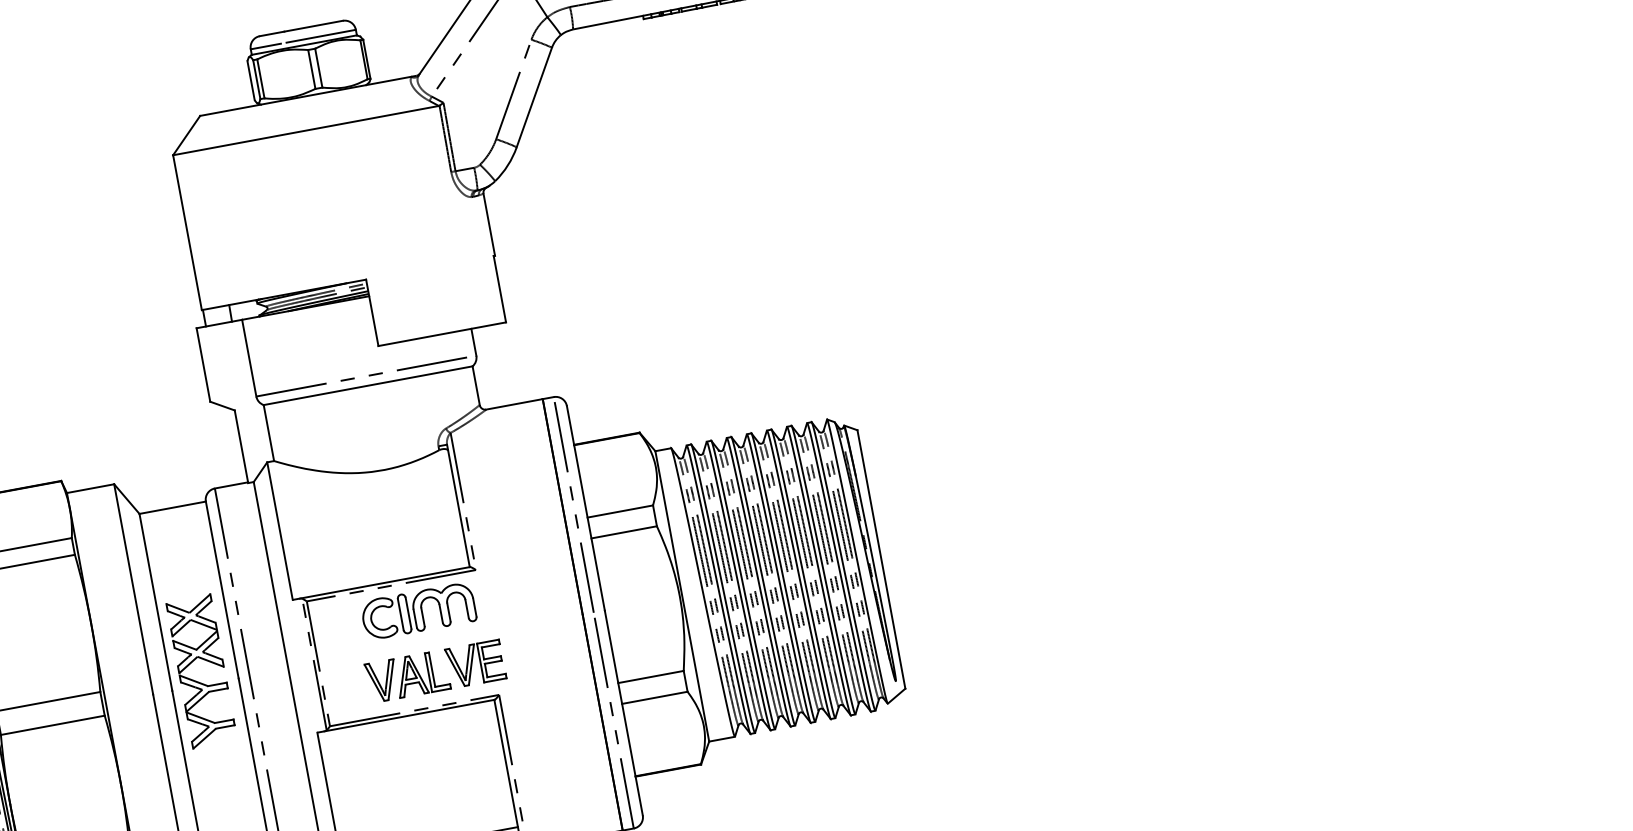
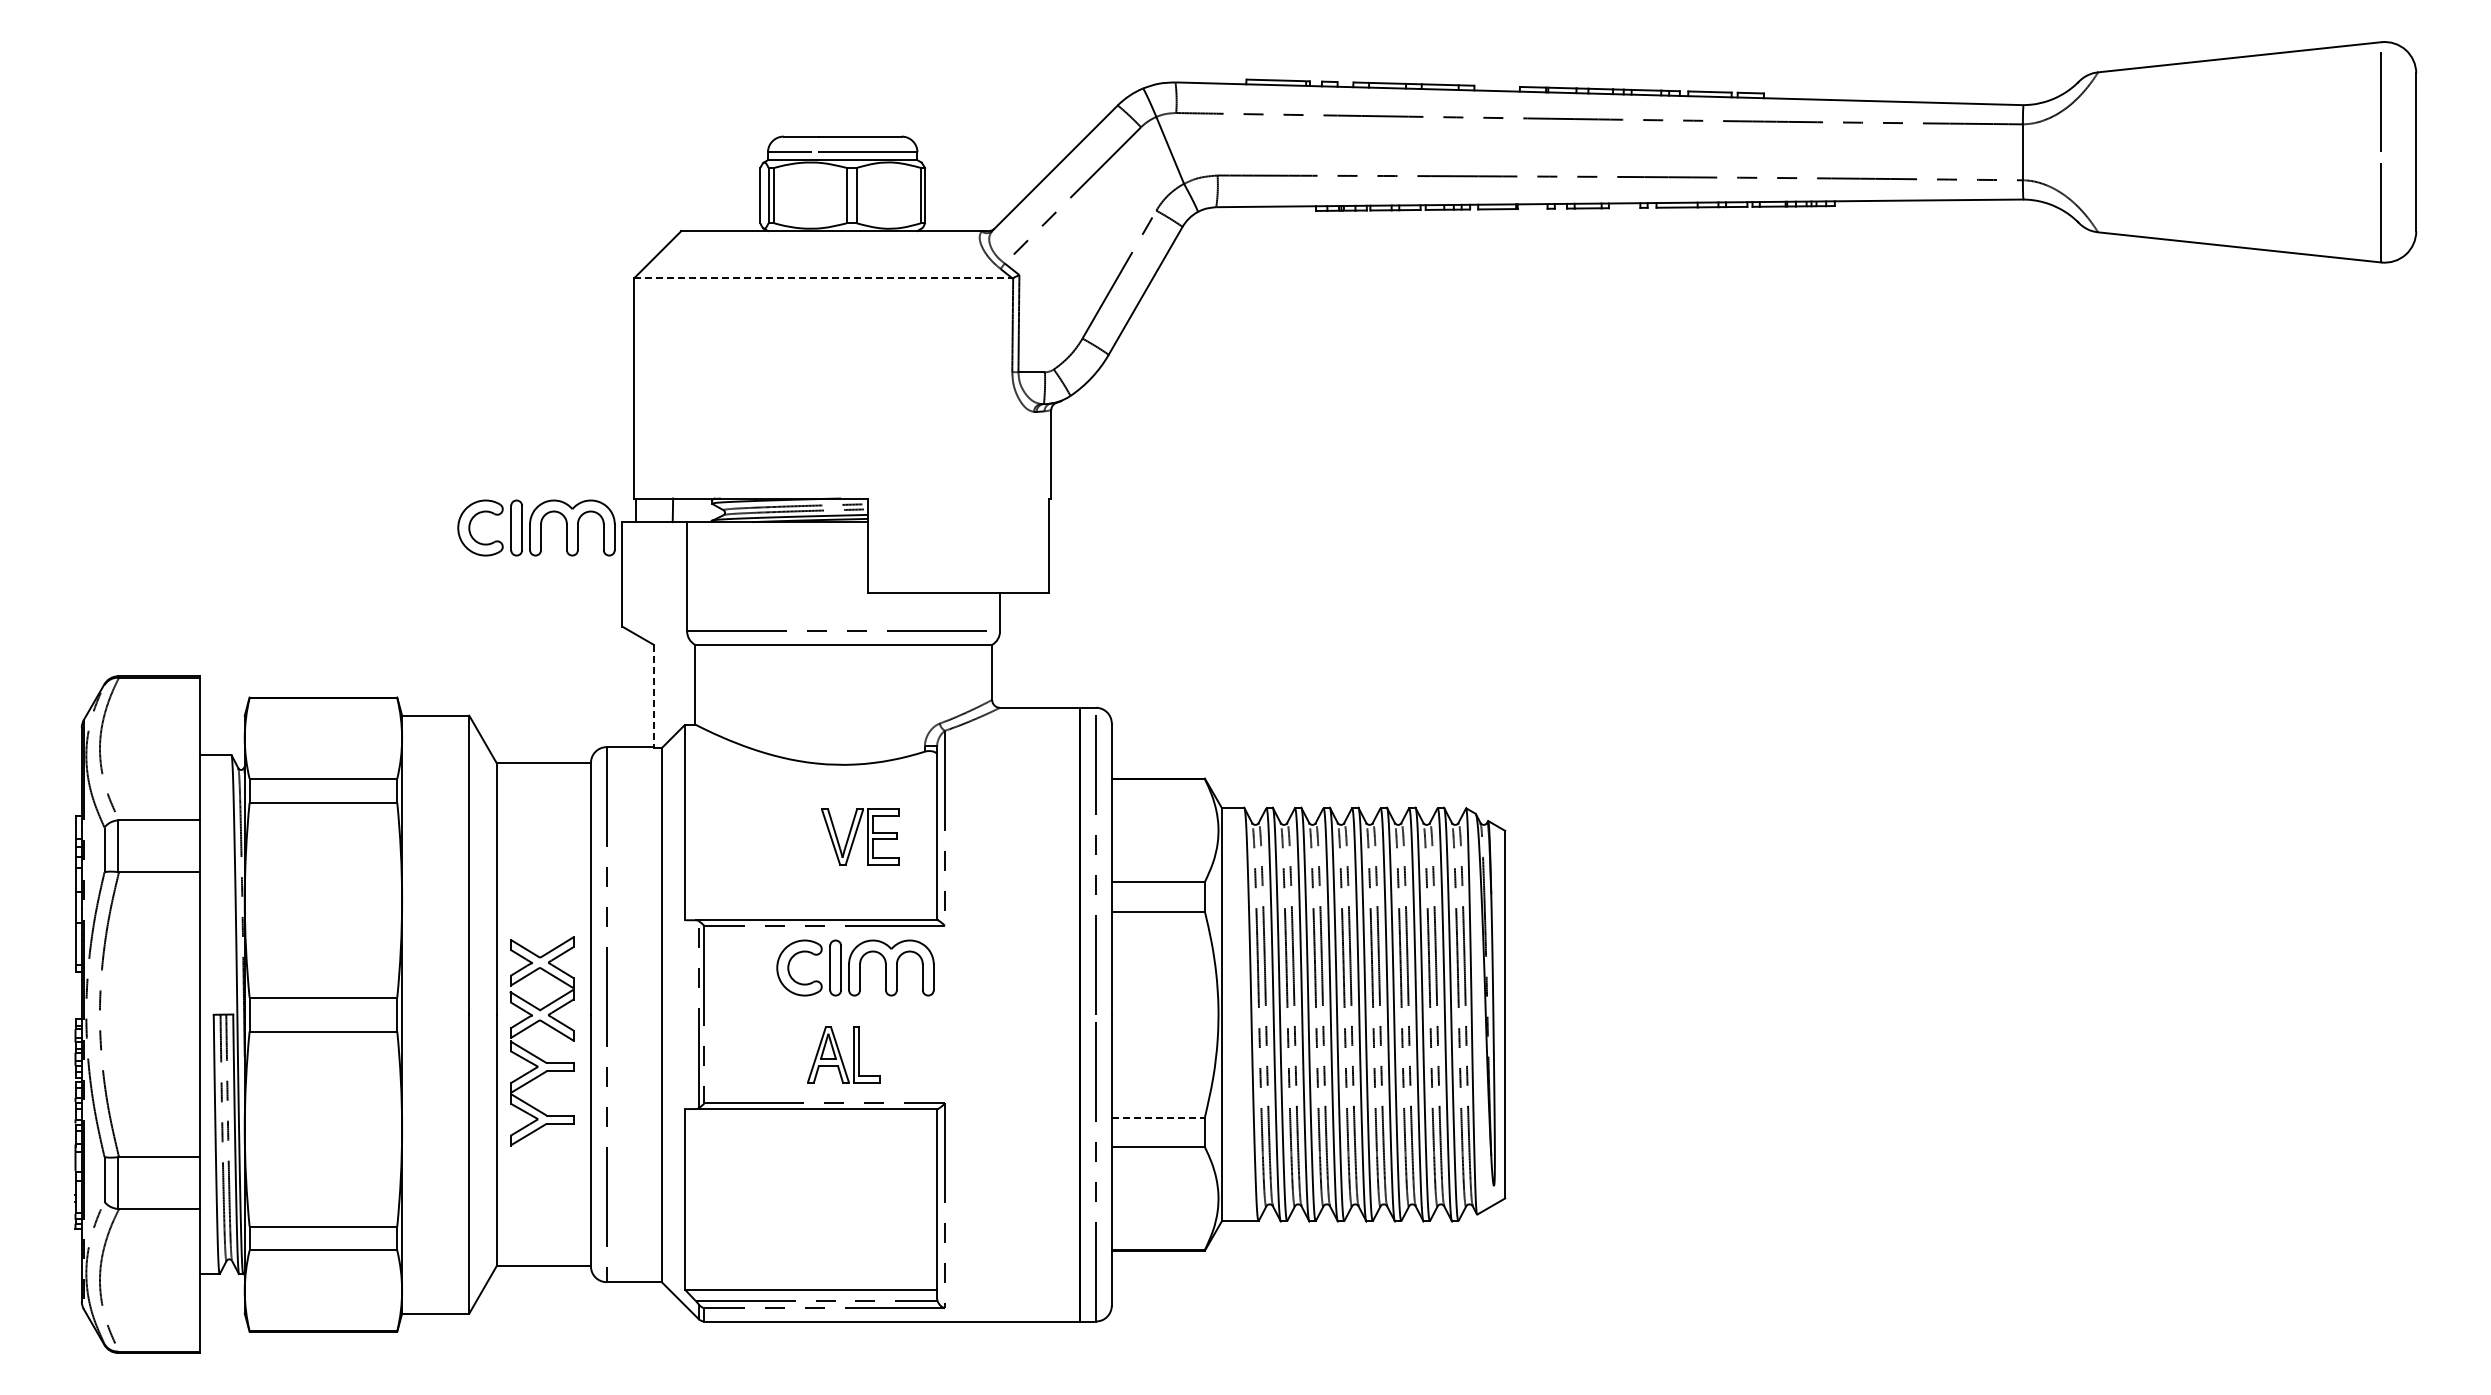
line: (306, 130) -> (823, 278), solid -> dashed
part: (136, 343) -> (536, 527), added
line: (241, 446) -> (653, 696), solid -> dashed
part: (475, 663) -> (860, 836), moved
line: (651, 676) -> (1158, 1117), solid -> dashed
part: (198, 681) -> (534, 1054), moved
part: (382, 681) -> (787, 1054), removed

